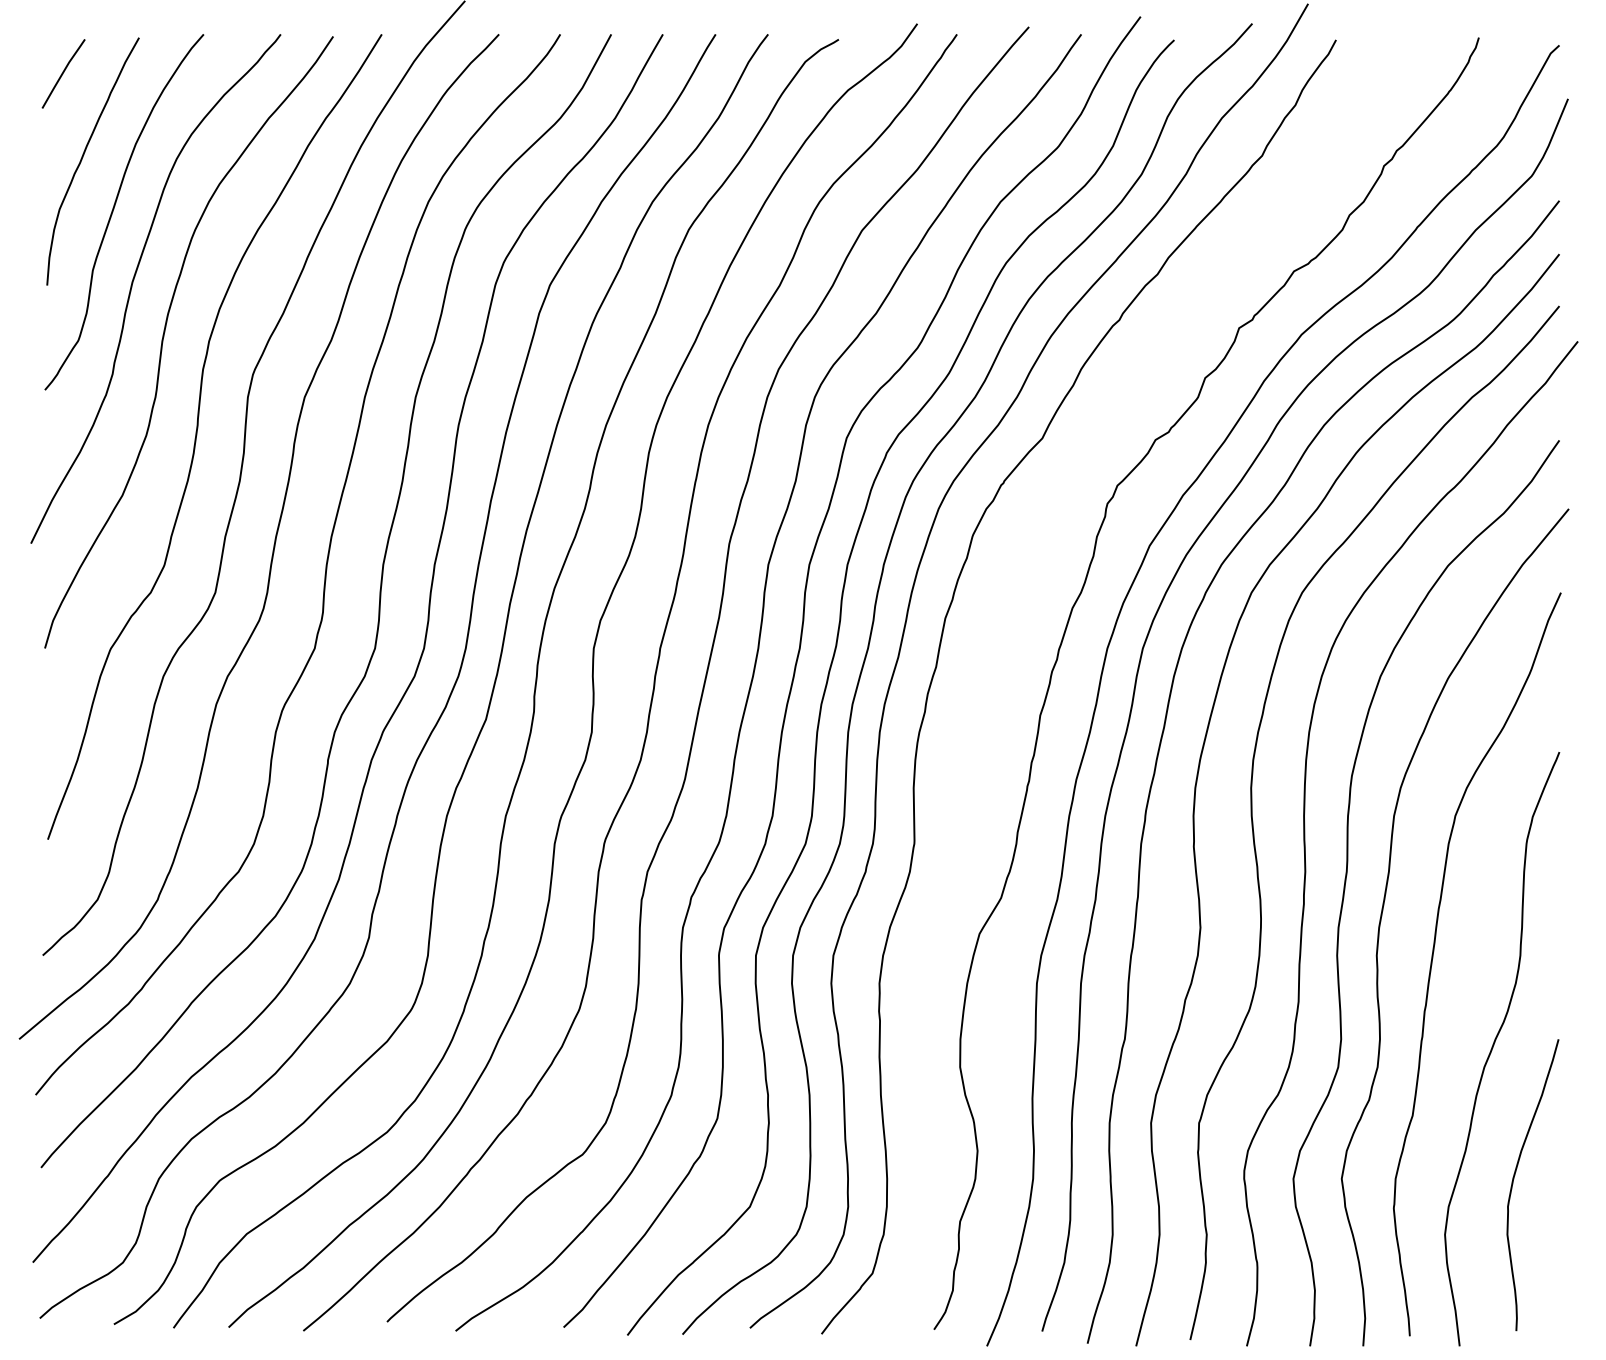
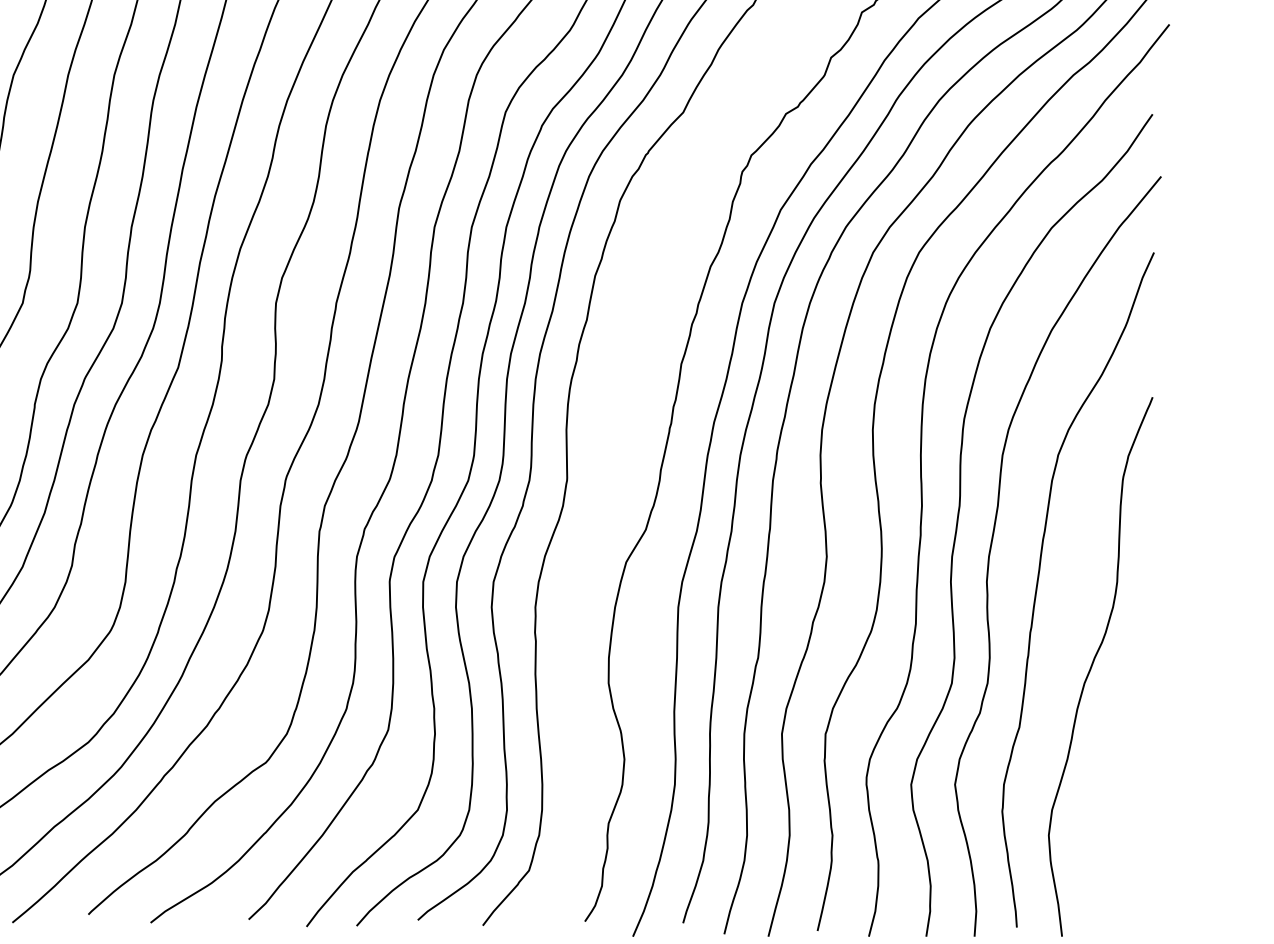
curve: (1514, 1179) -> (1111, 785), removed

